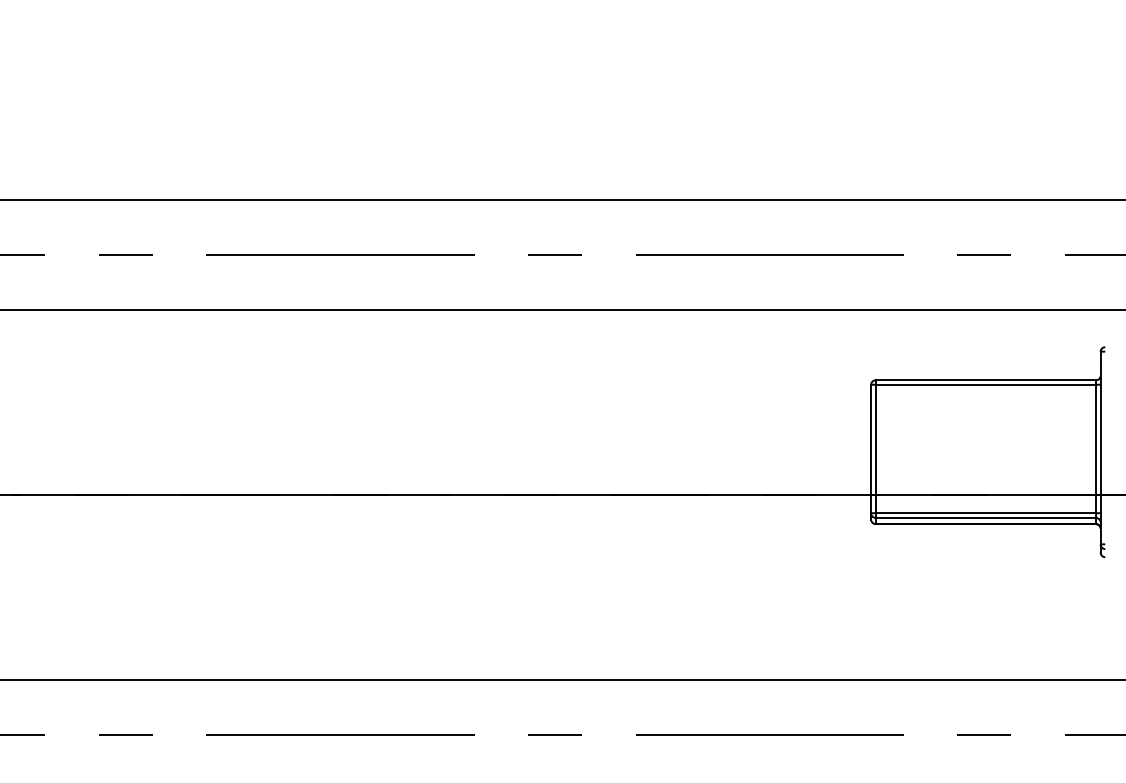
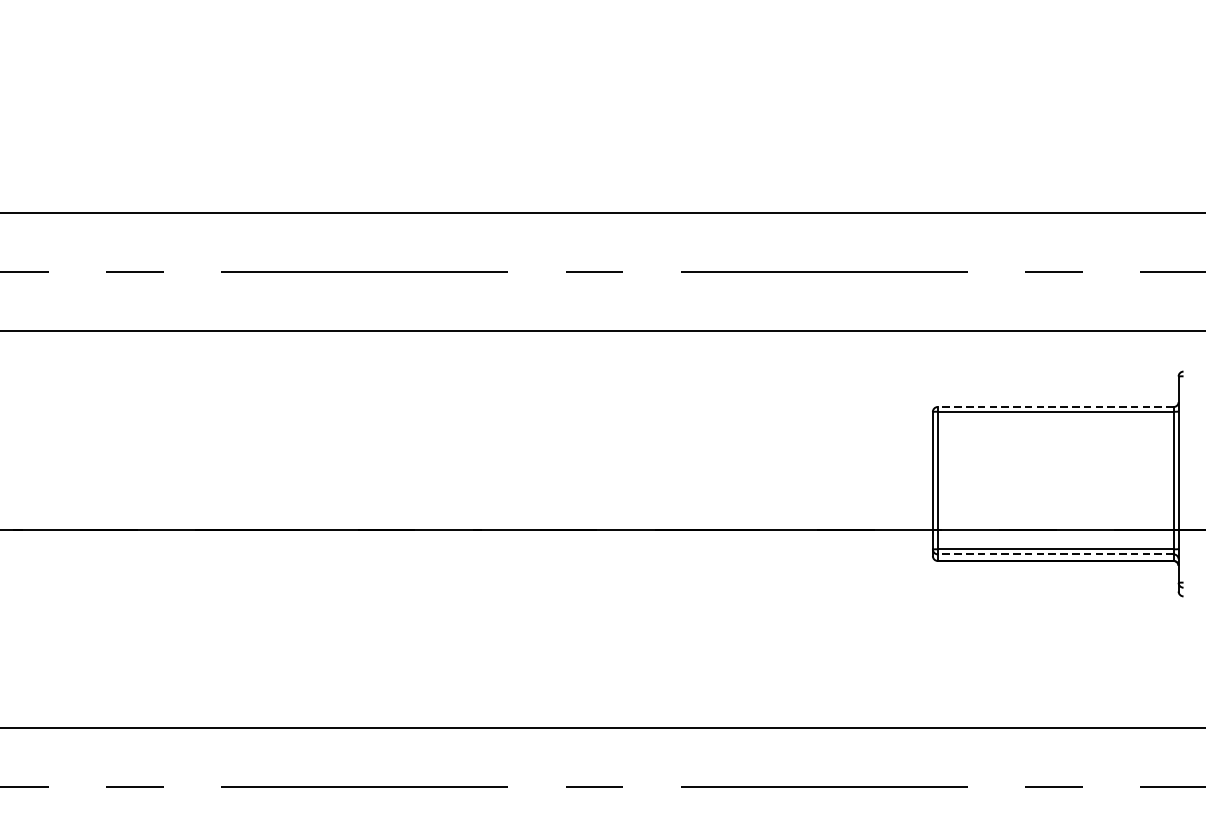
line: (985, 380) -> (1055, 407), solid -> dashed
line: (985, 517) -> (1055, 553), solid -> dashed

